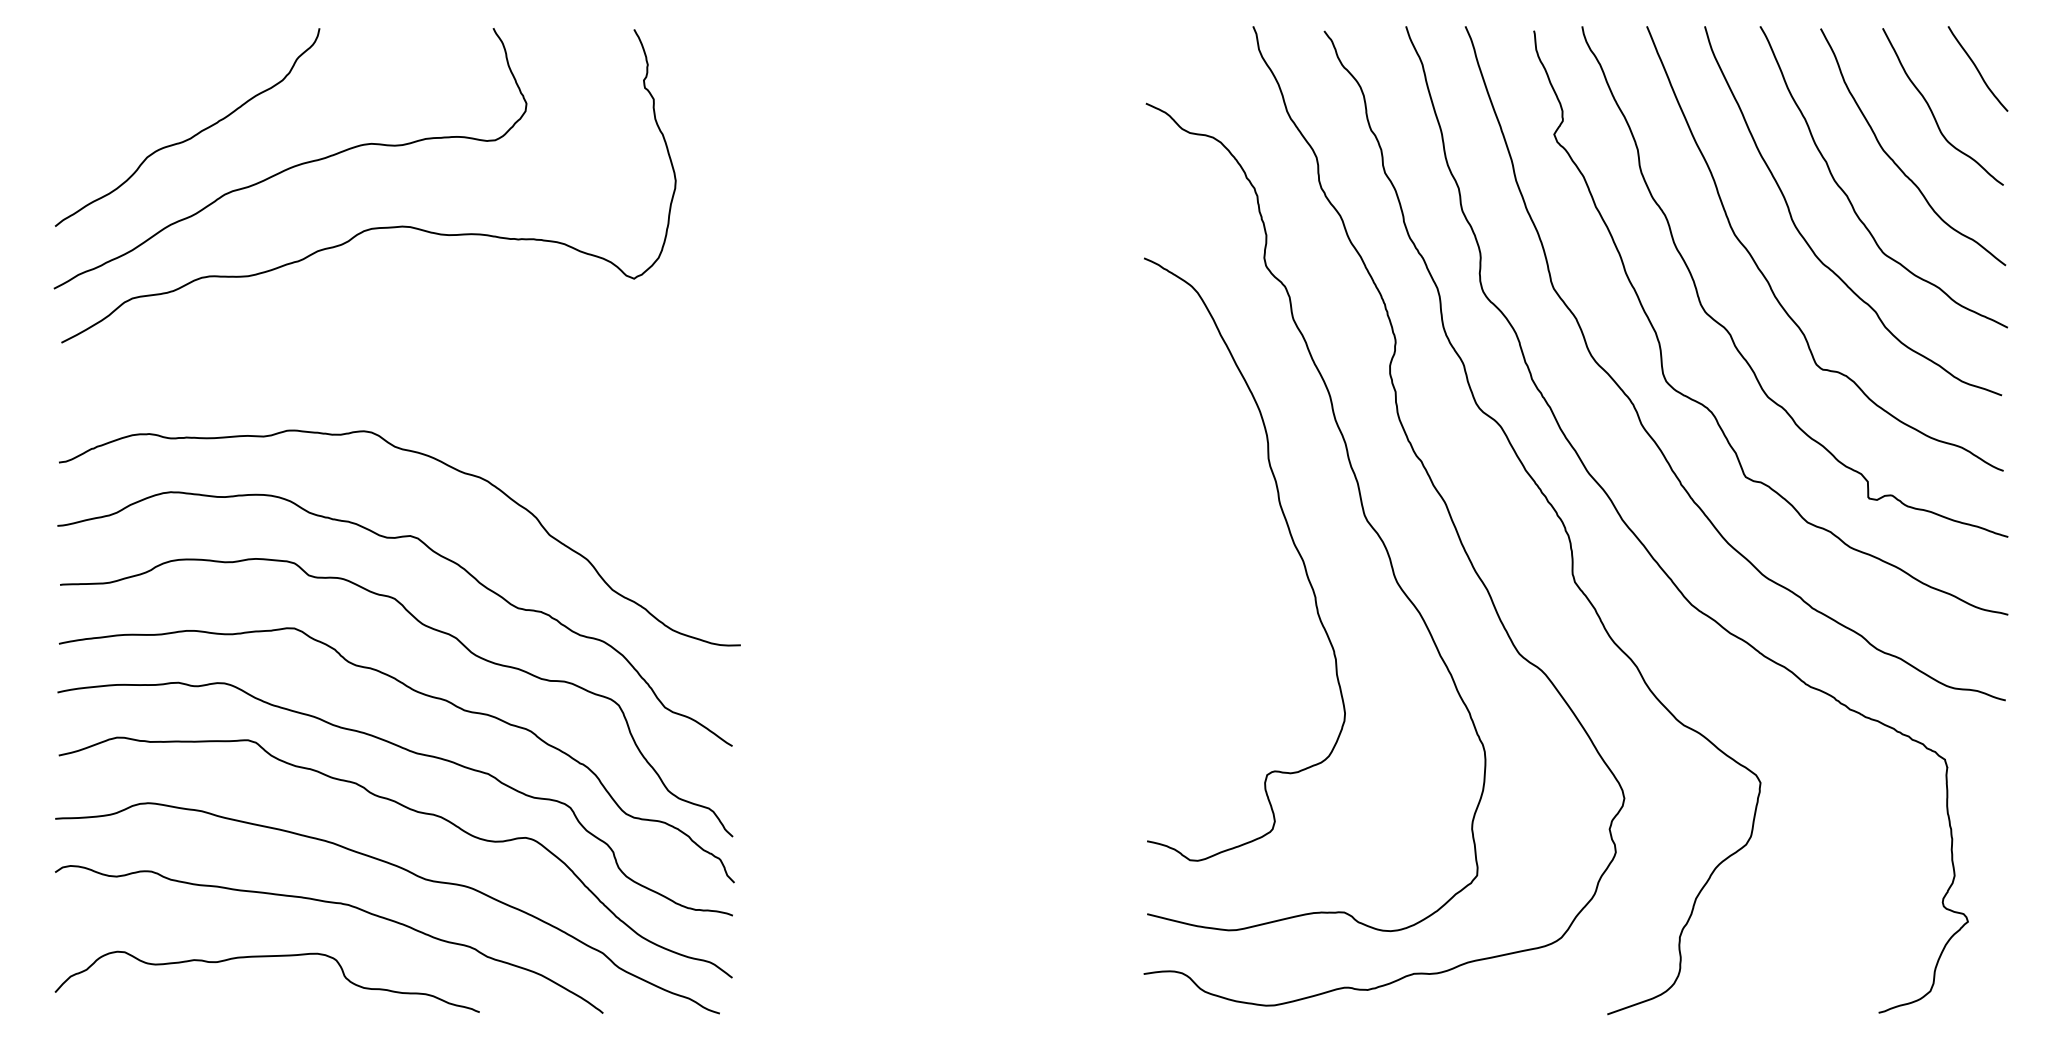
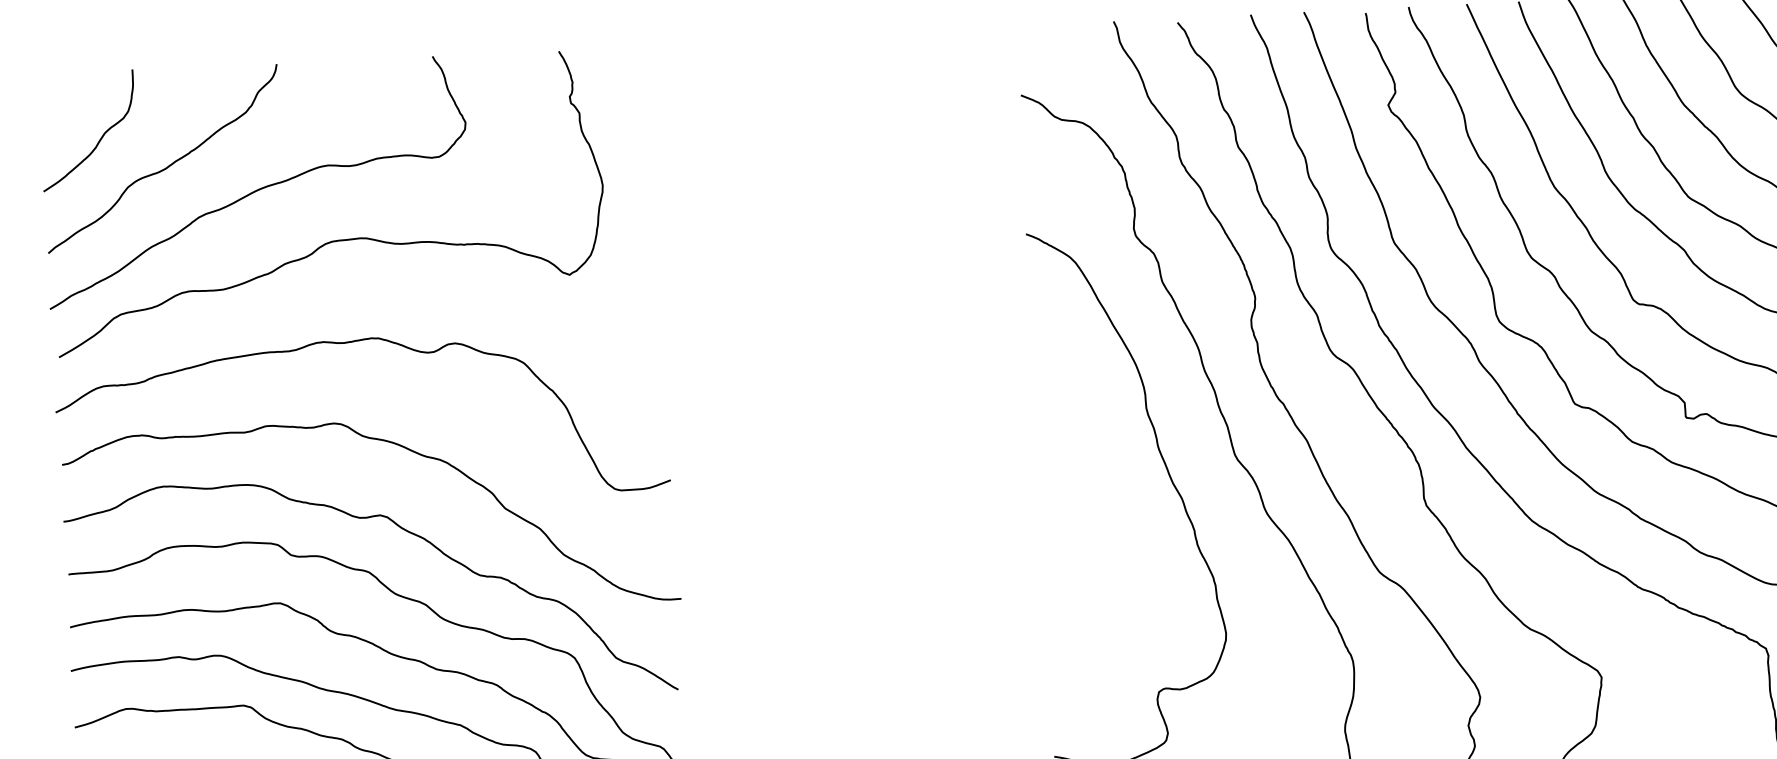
curve: (117, 103) -> (98, 140), added
curve: (380, 343) -> (345, 344), added

